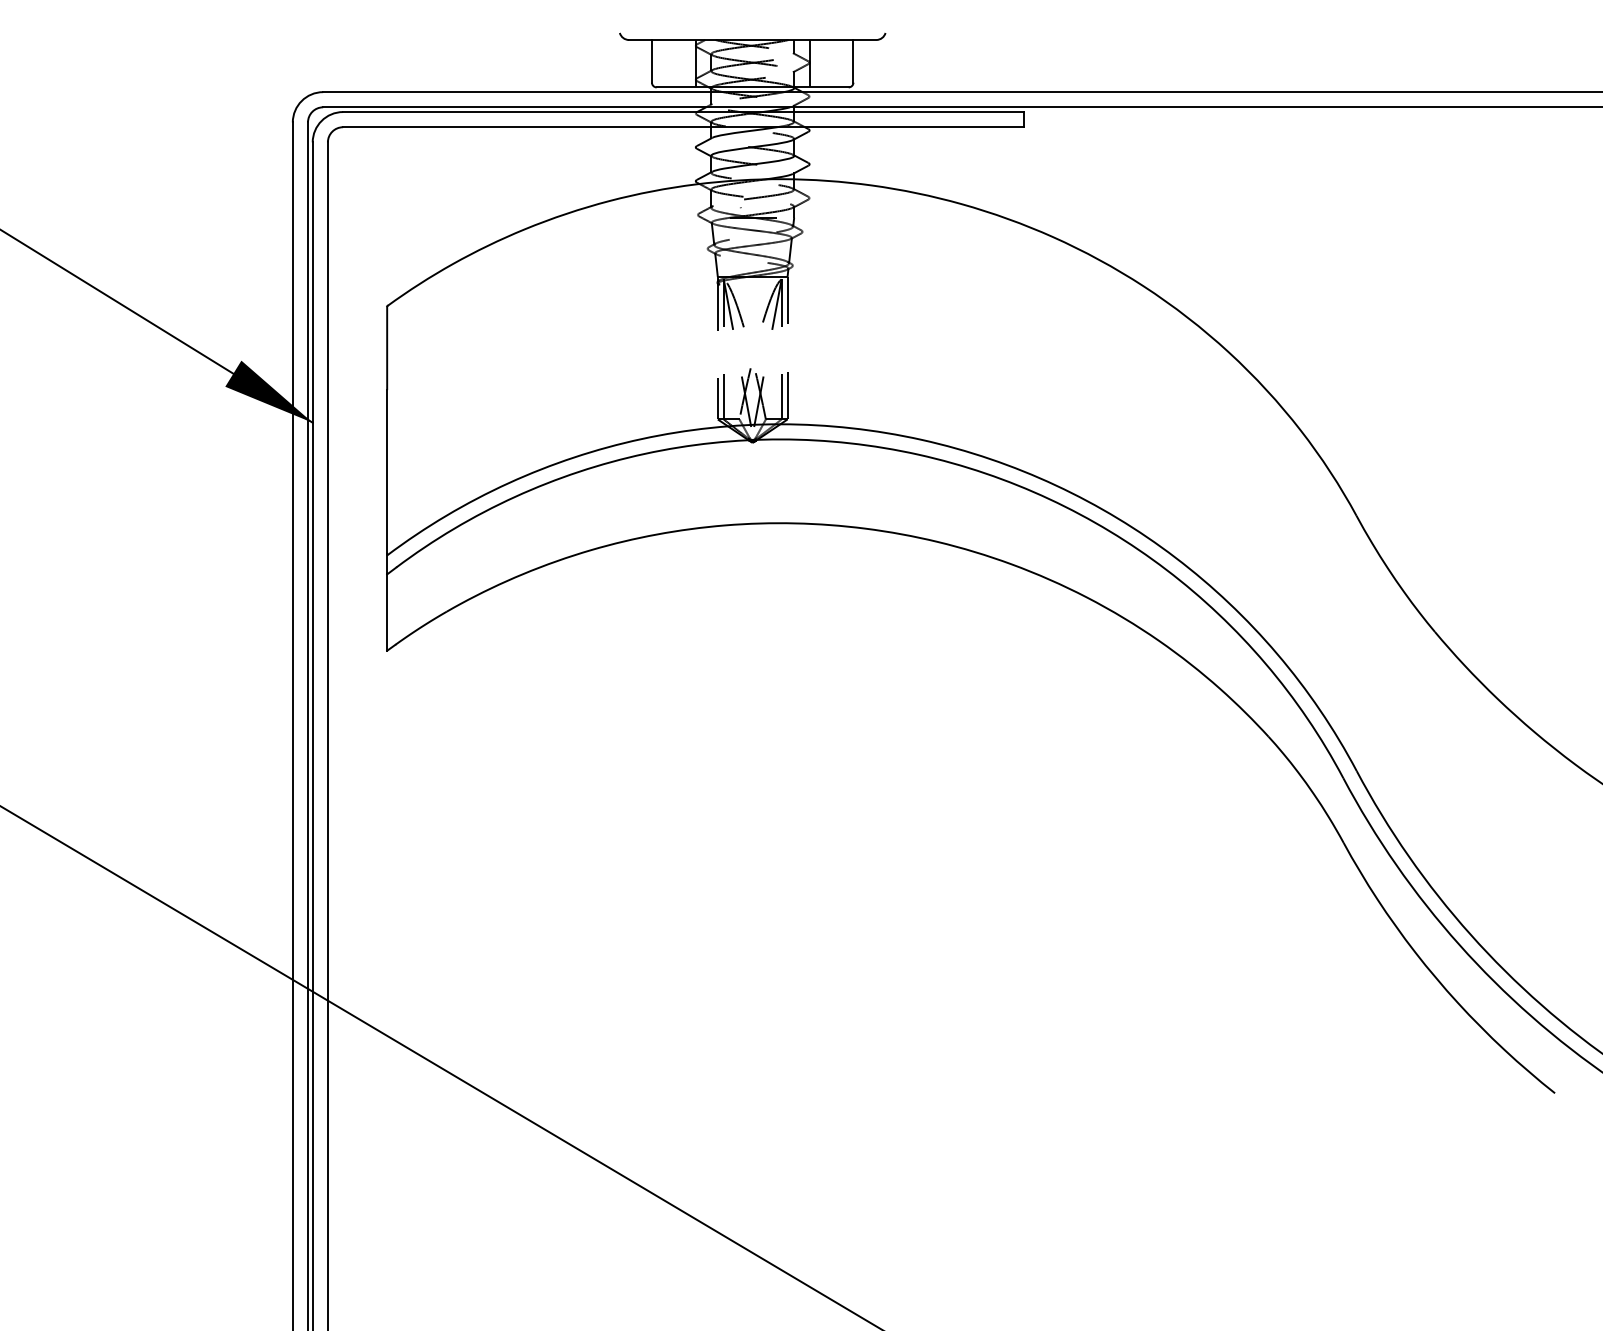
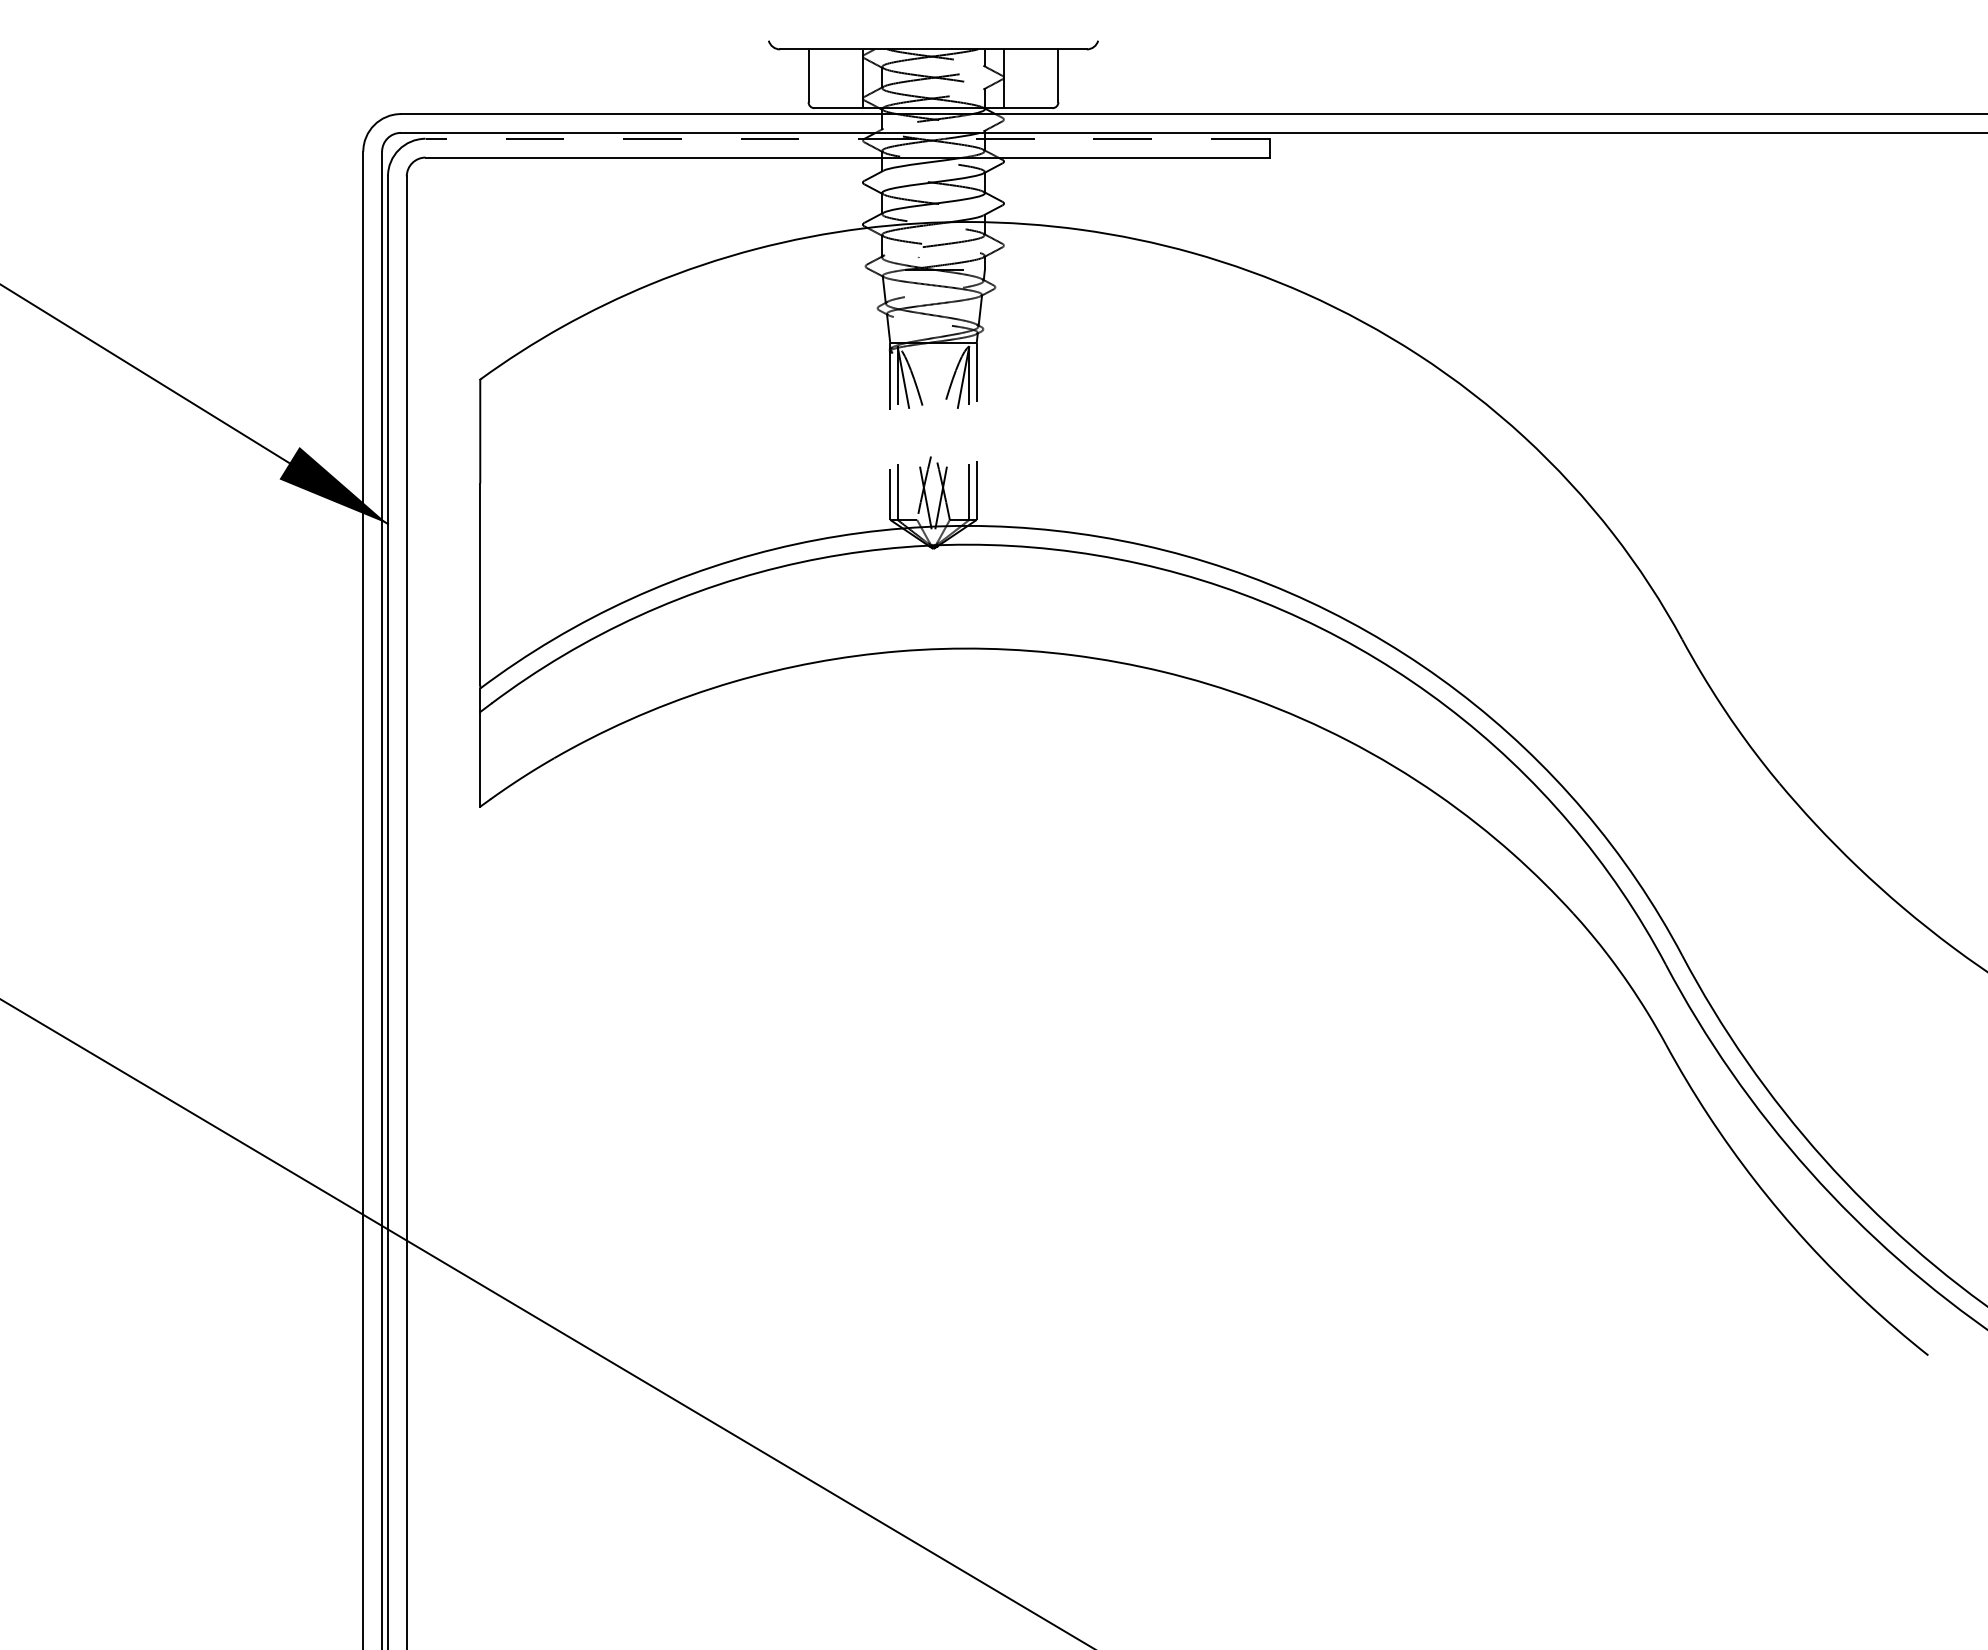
line: (683, 111) -> (847, 138), solid -> dashed

